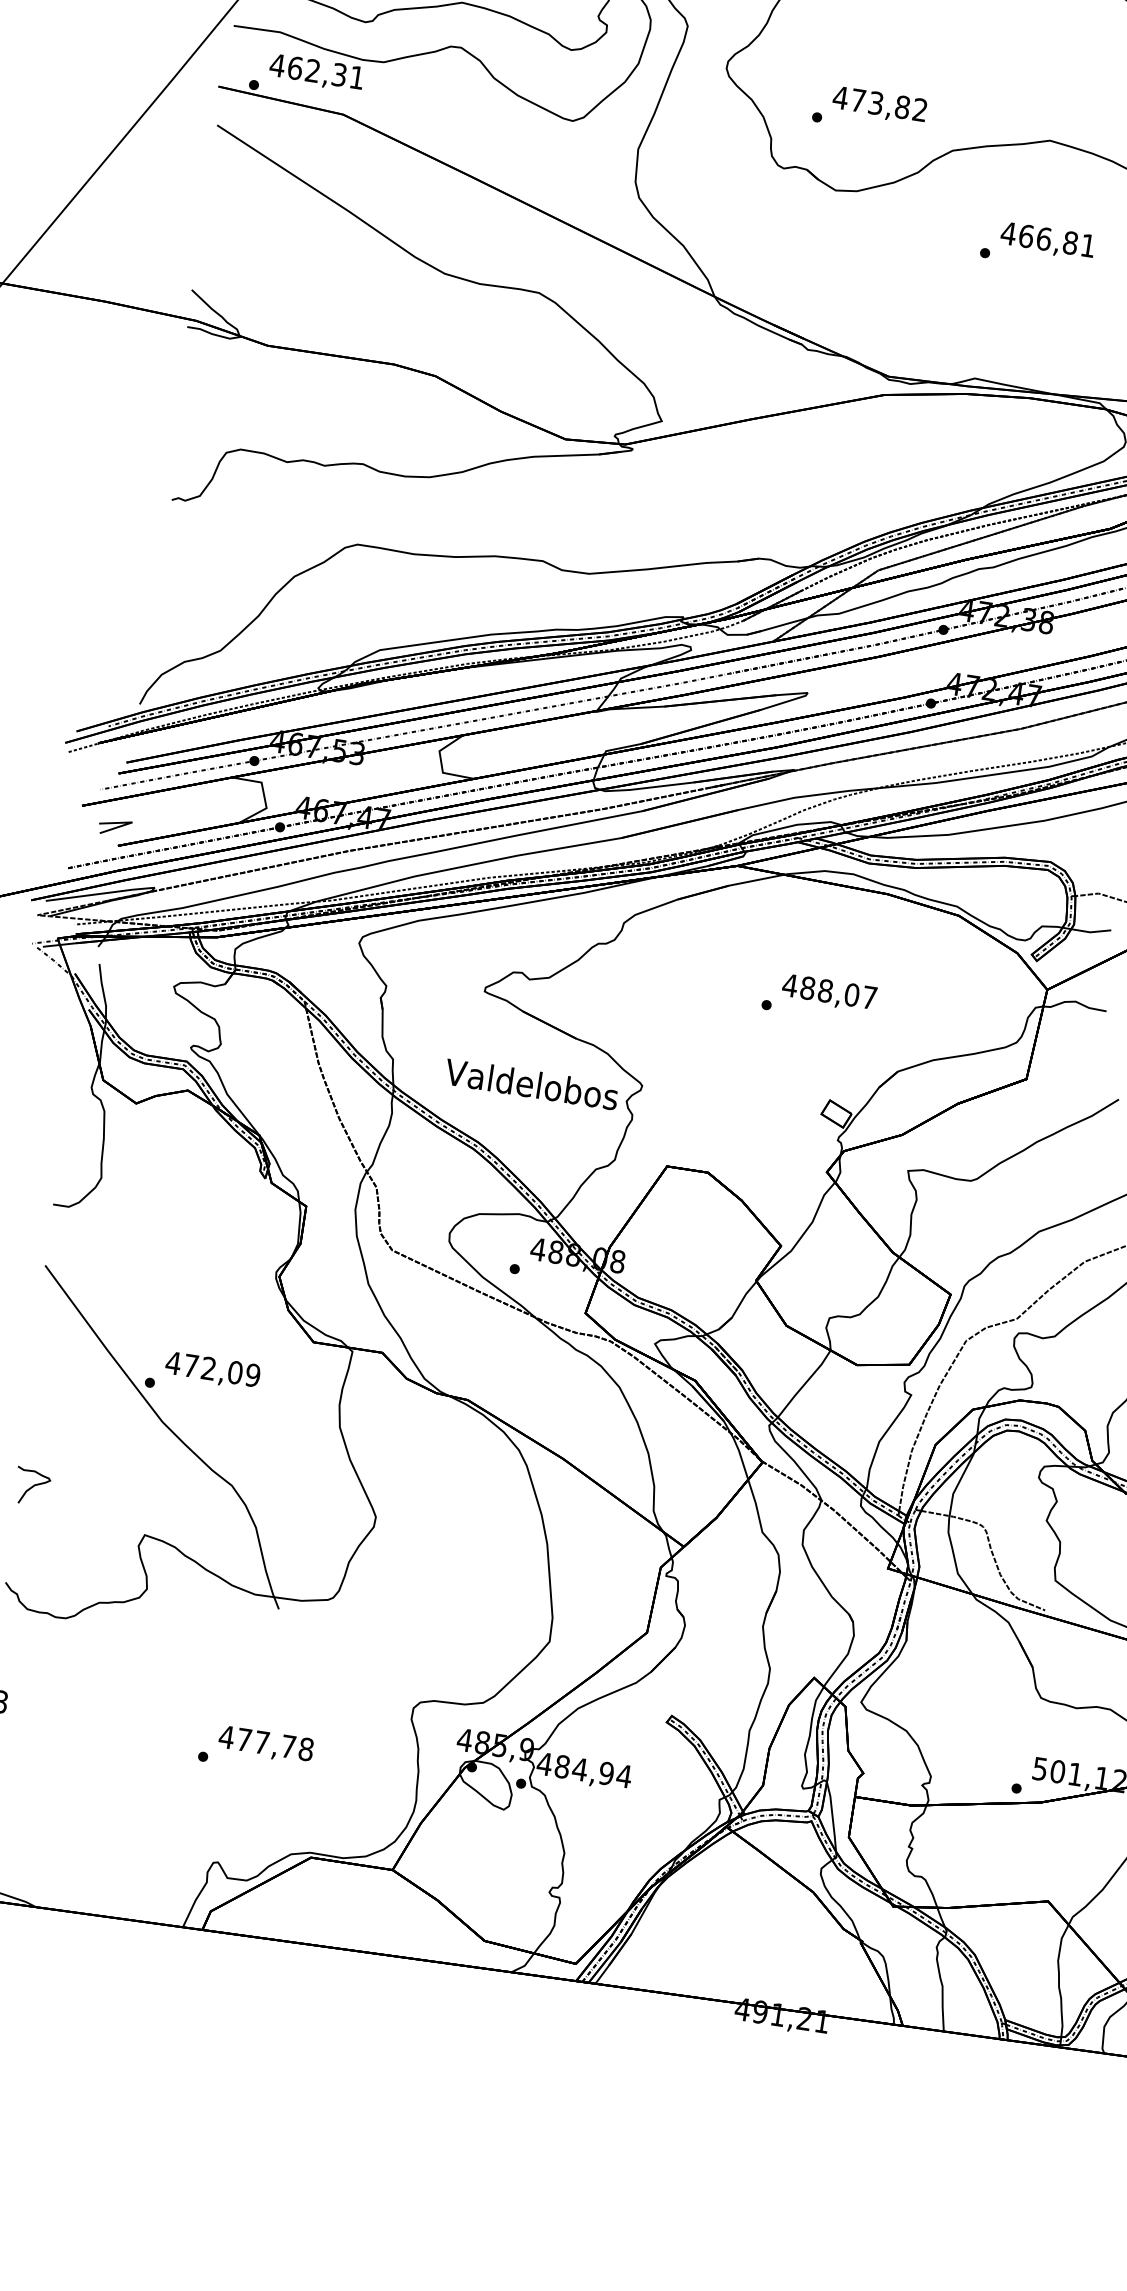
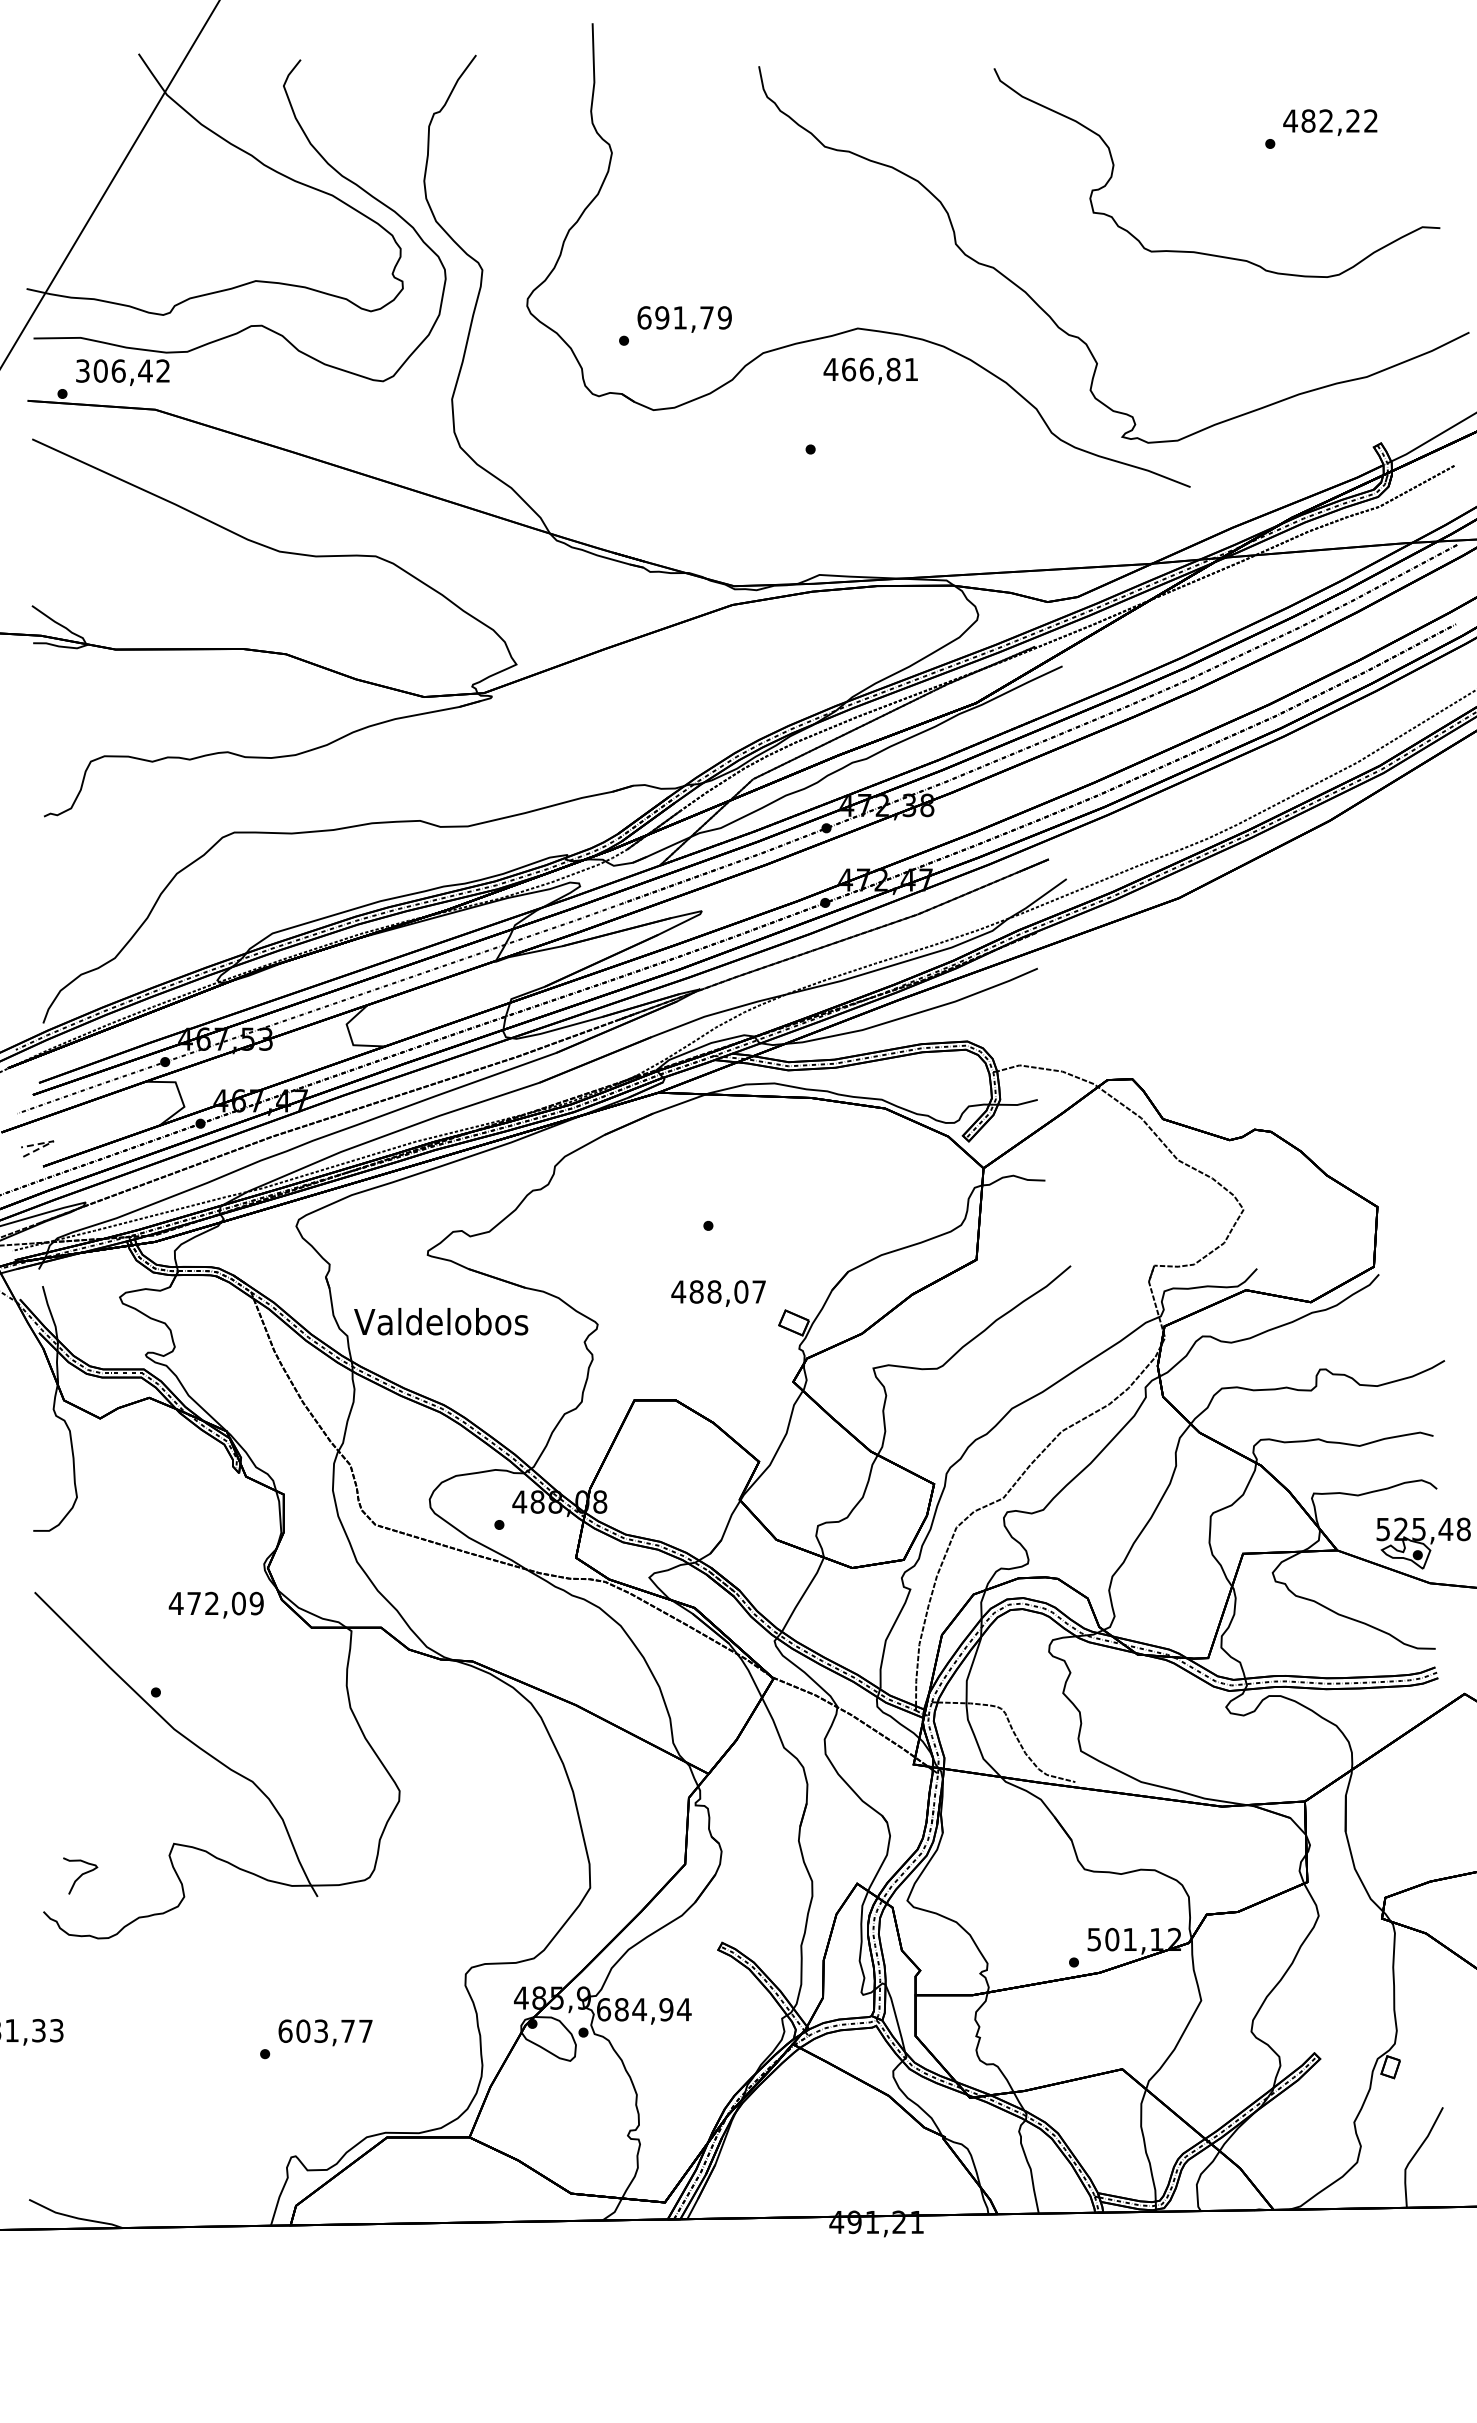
text: (316, 70) -> (122, 370), 462,31 -> 306,42
text: (880, 103) -> (684, 317), 473,82 -> 691,79
text: (1047, 240) -> (870, 370), moved
line: (131, 822) -> (53, 1141), solid -> dashed
text: (829, 993) -> (718, 1293), moved
text: (532, 1084) -> (441, 1321), moved
text: (212, 1370) -> (215, 1604), moved
curve: (32, 1486) -> (80, 1875), moved
text: (266, 1742) -> (325, 2030), 477,78 -> 603,77
text: (544, 1763) -> (603, 2009), 484,94 -> 684,94

